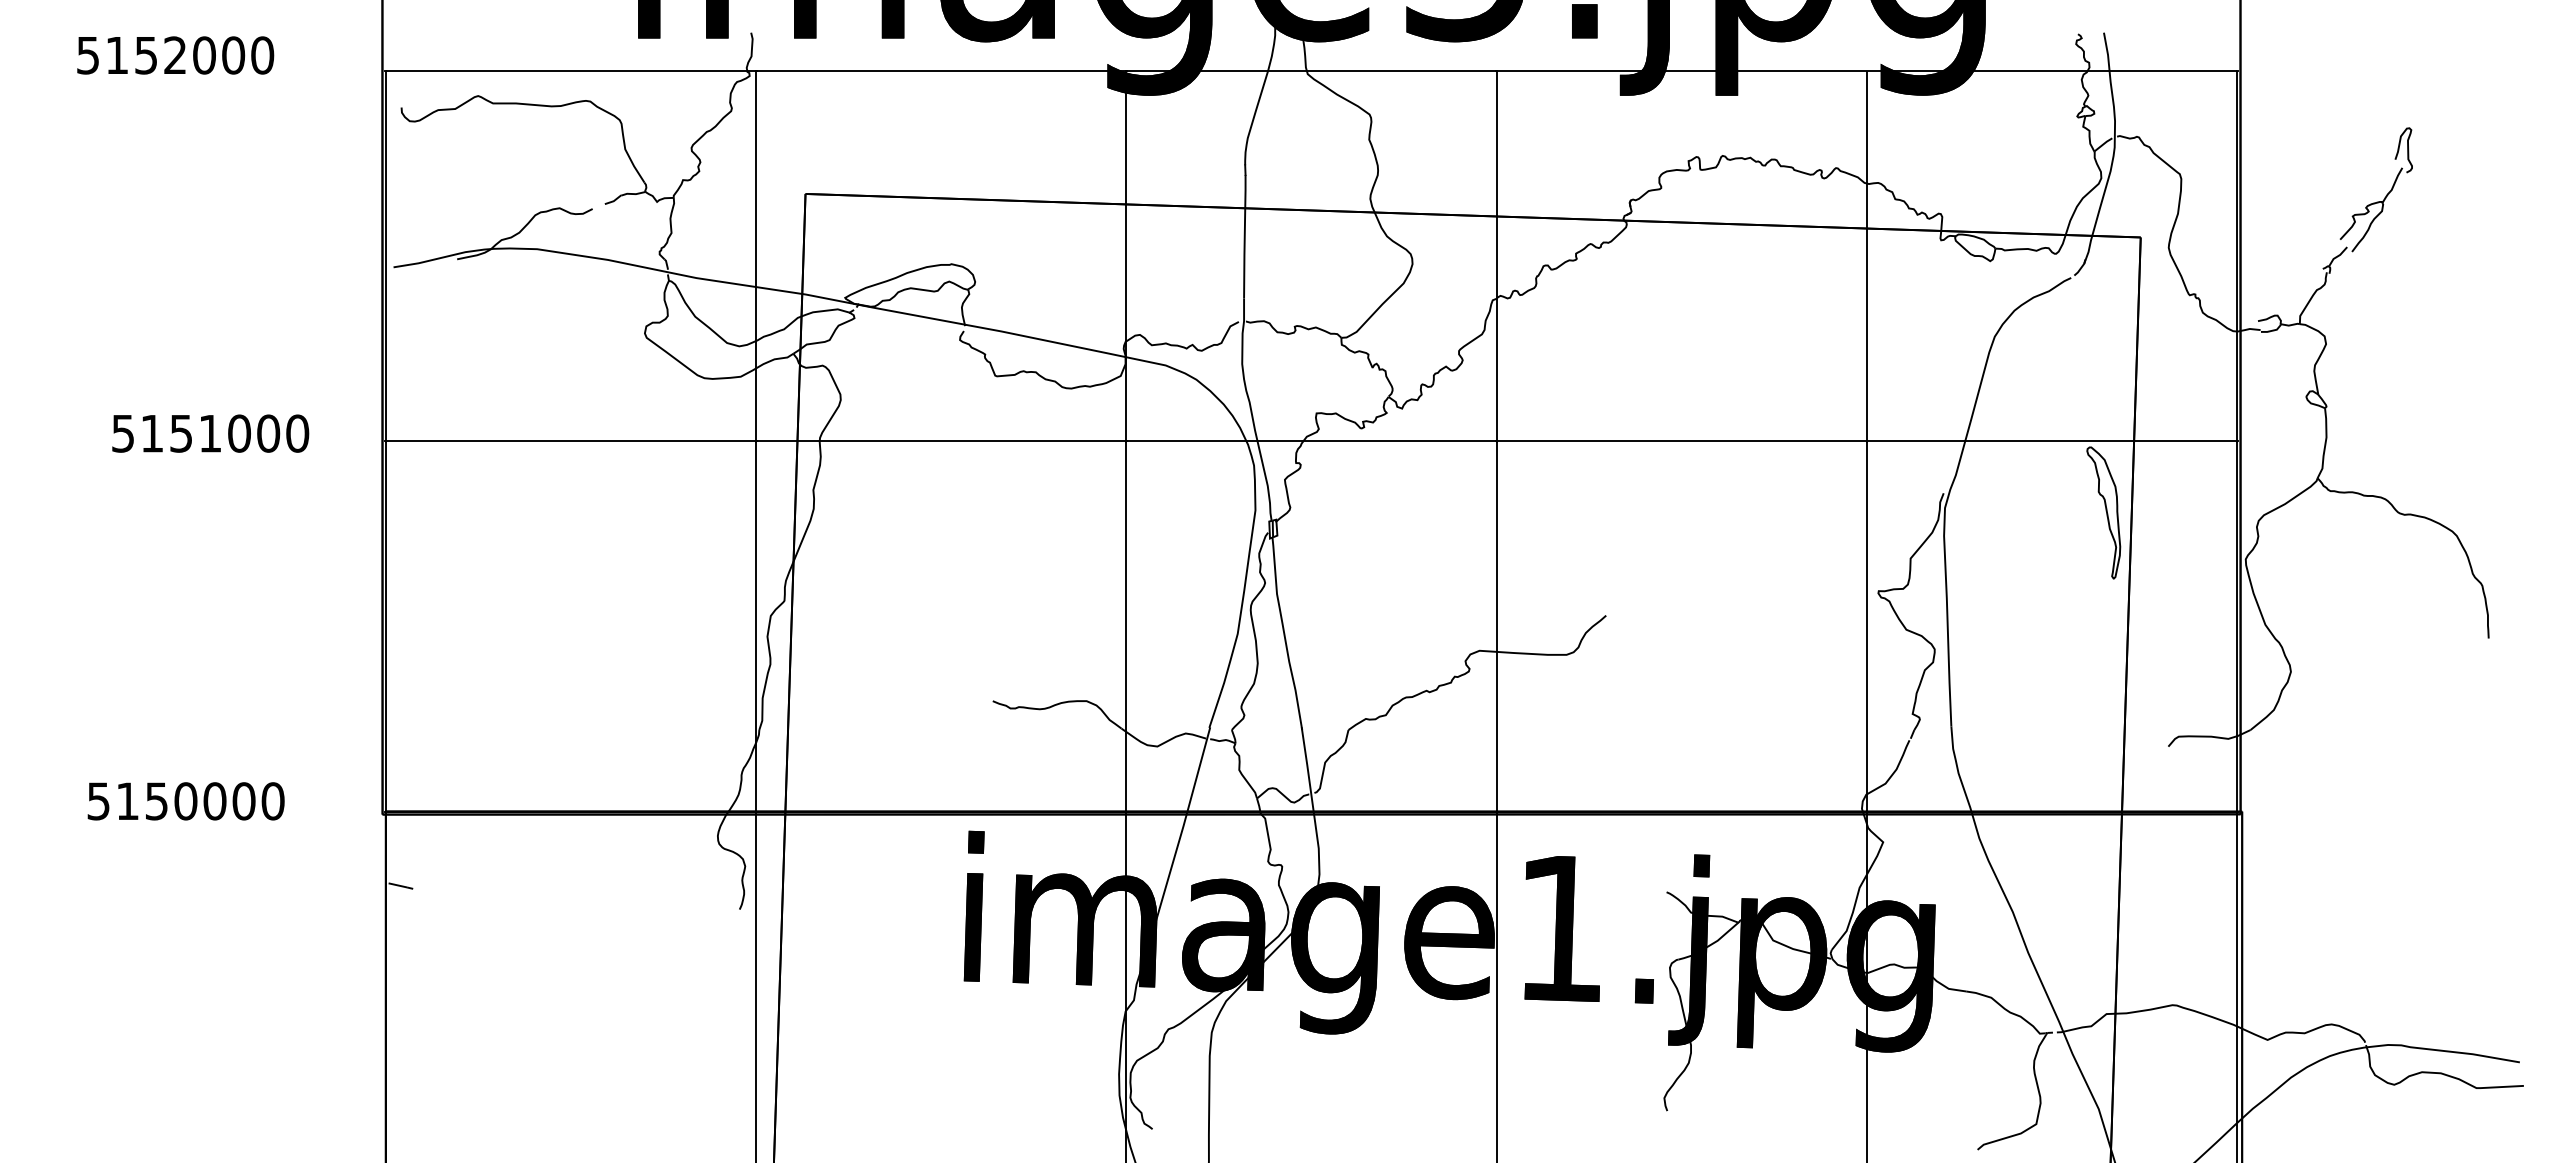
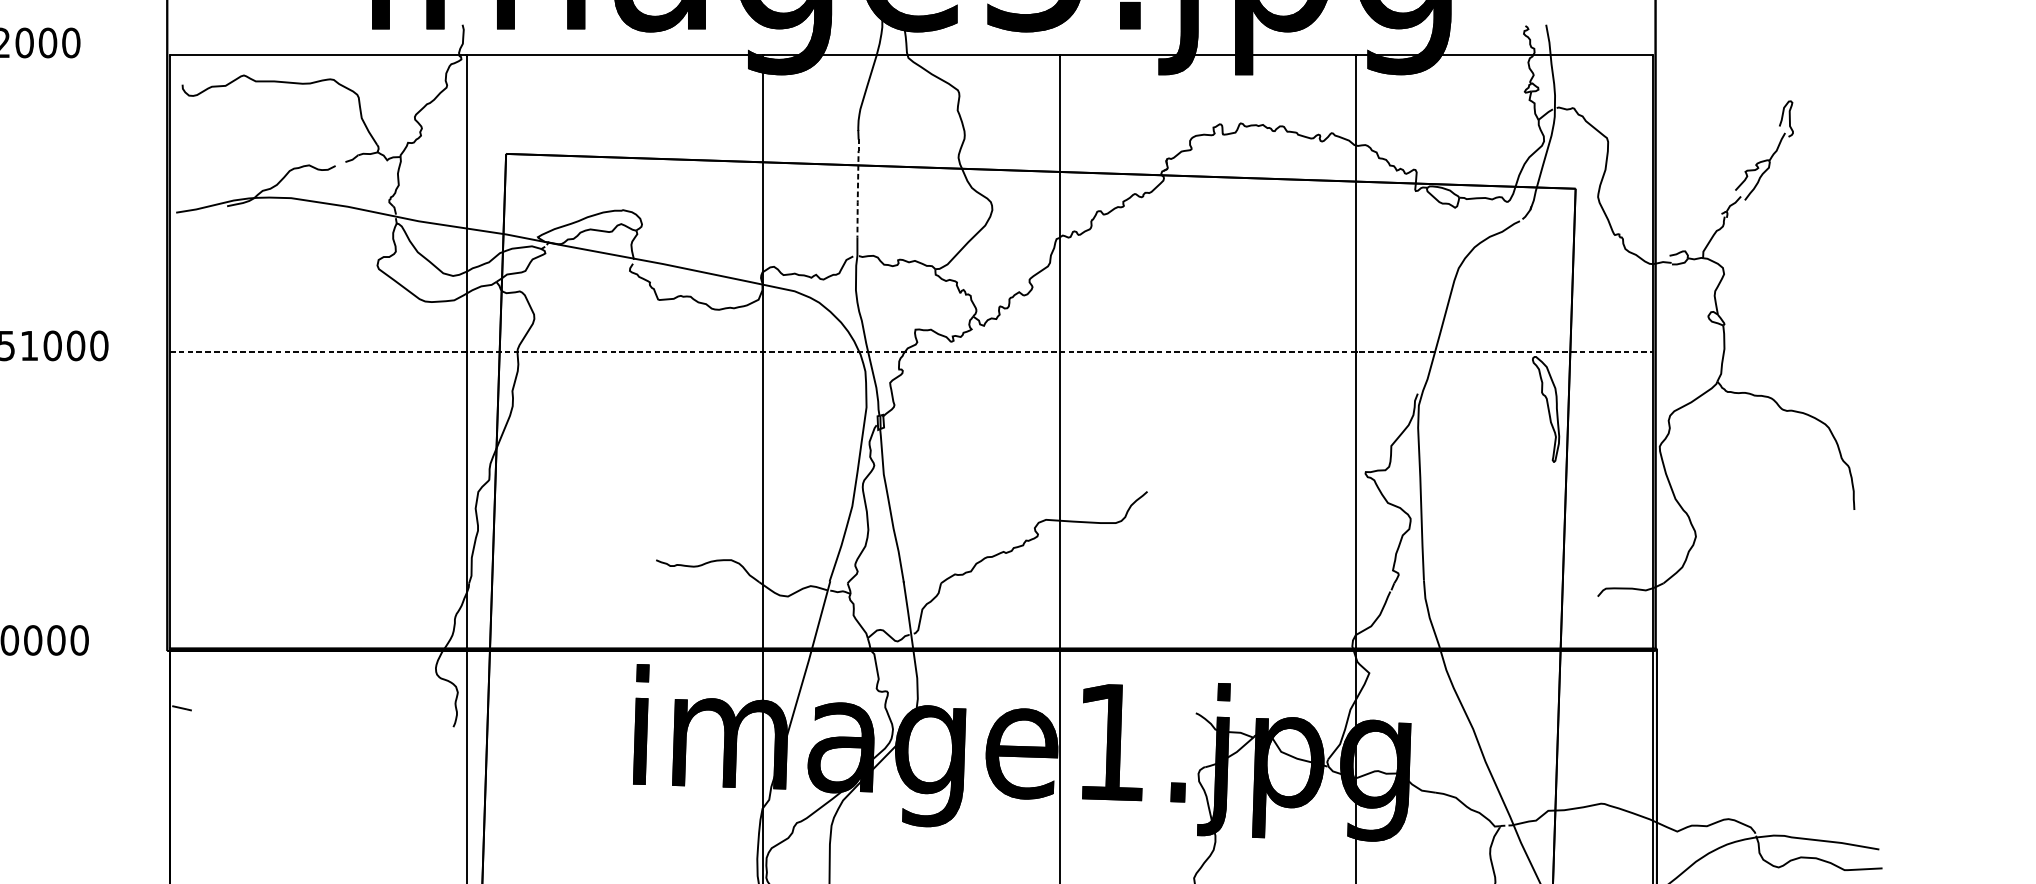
line: (1244, 236) -> (857, 187), solid -> dashed
line: (1311, 441) -> (911, 352), solid -> dashed

